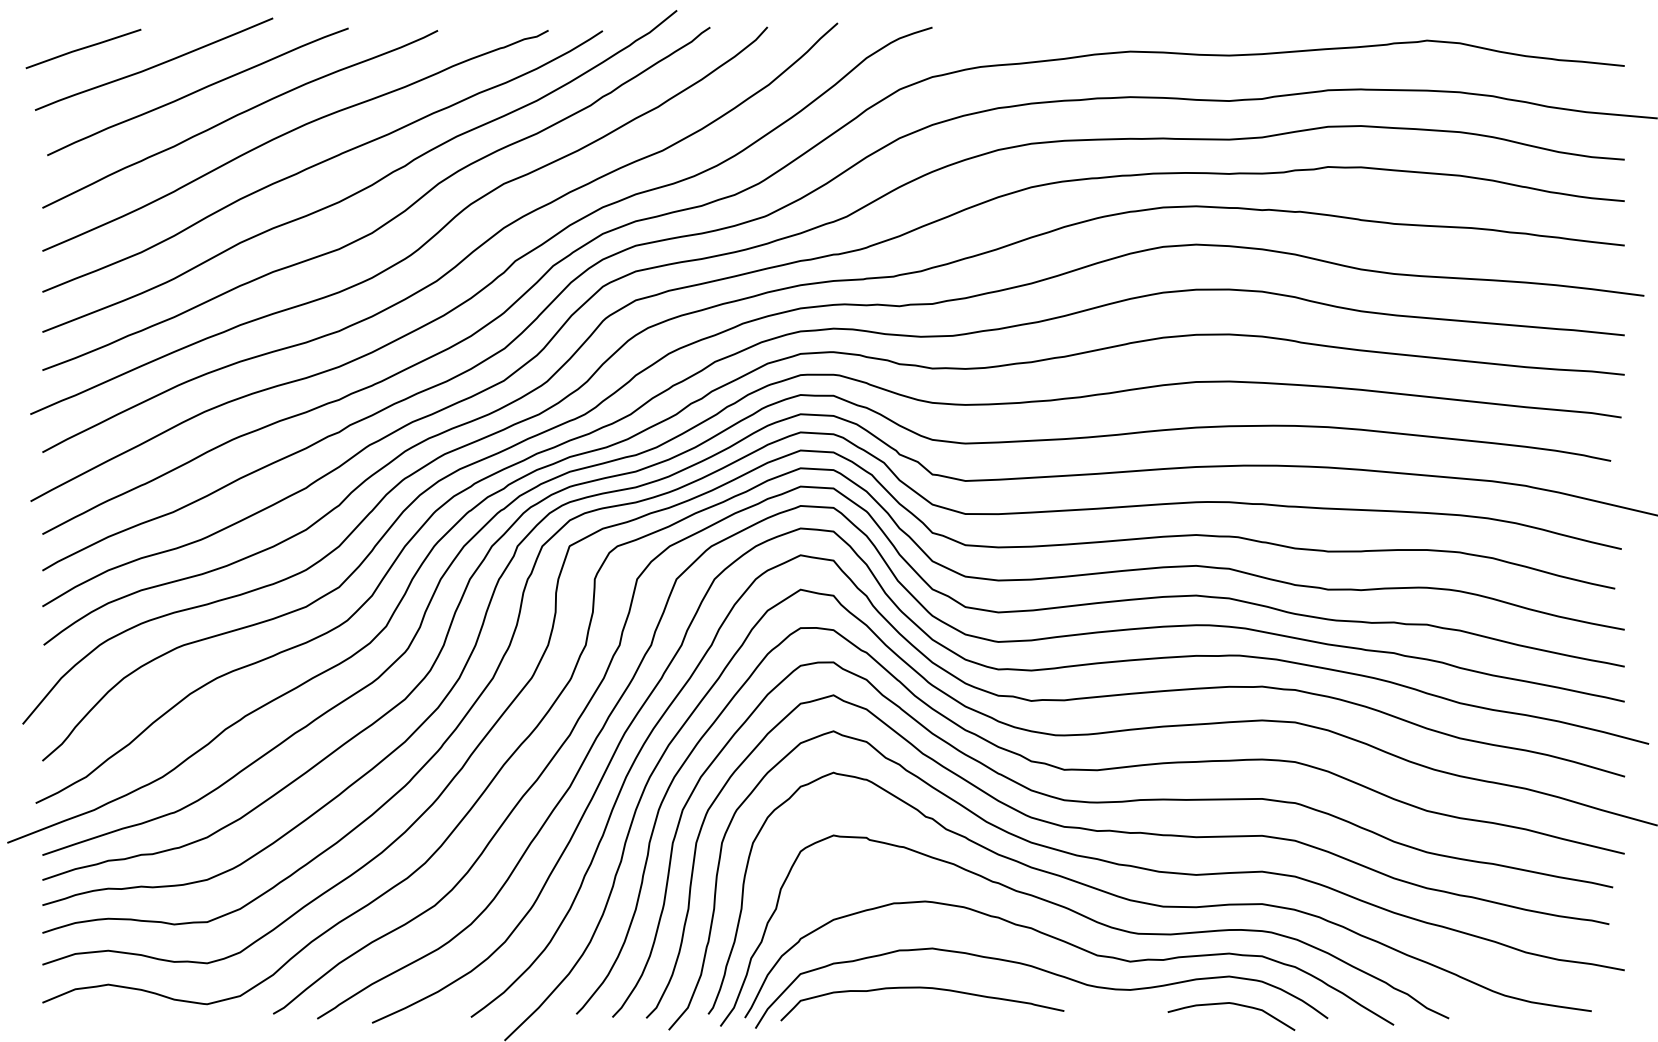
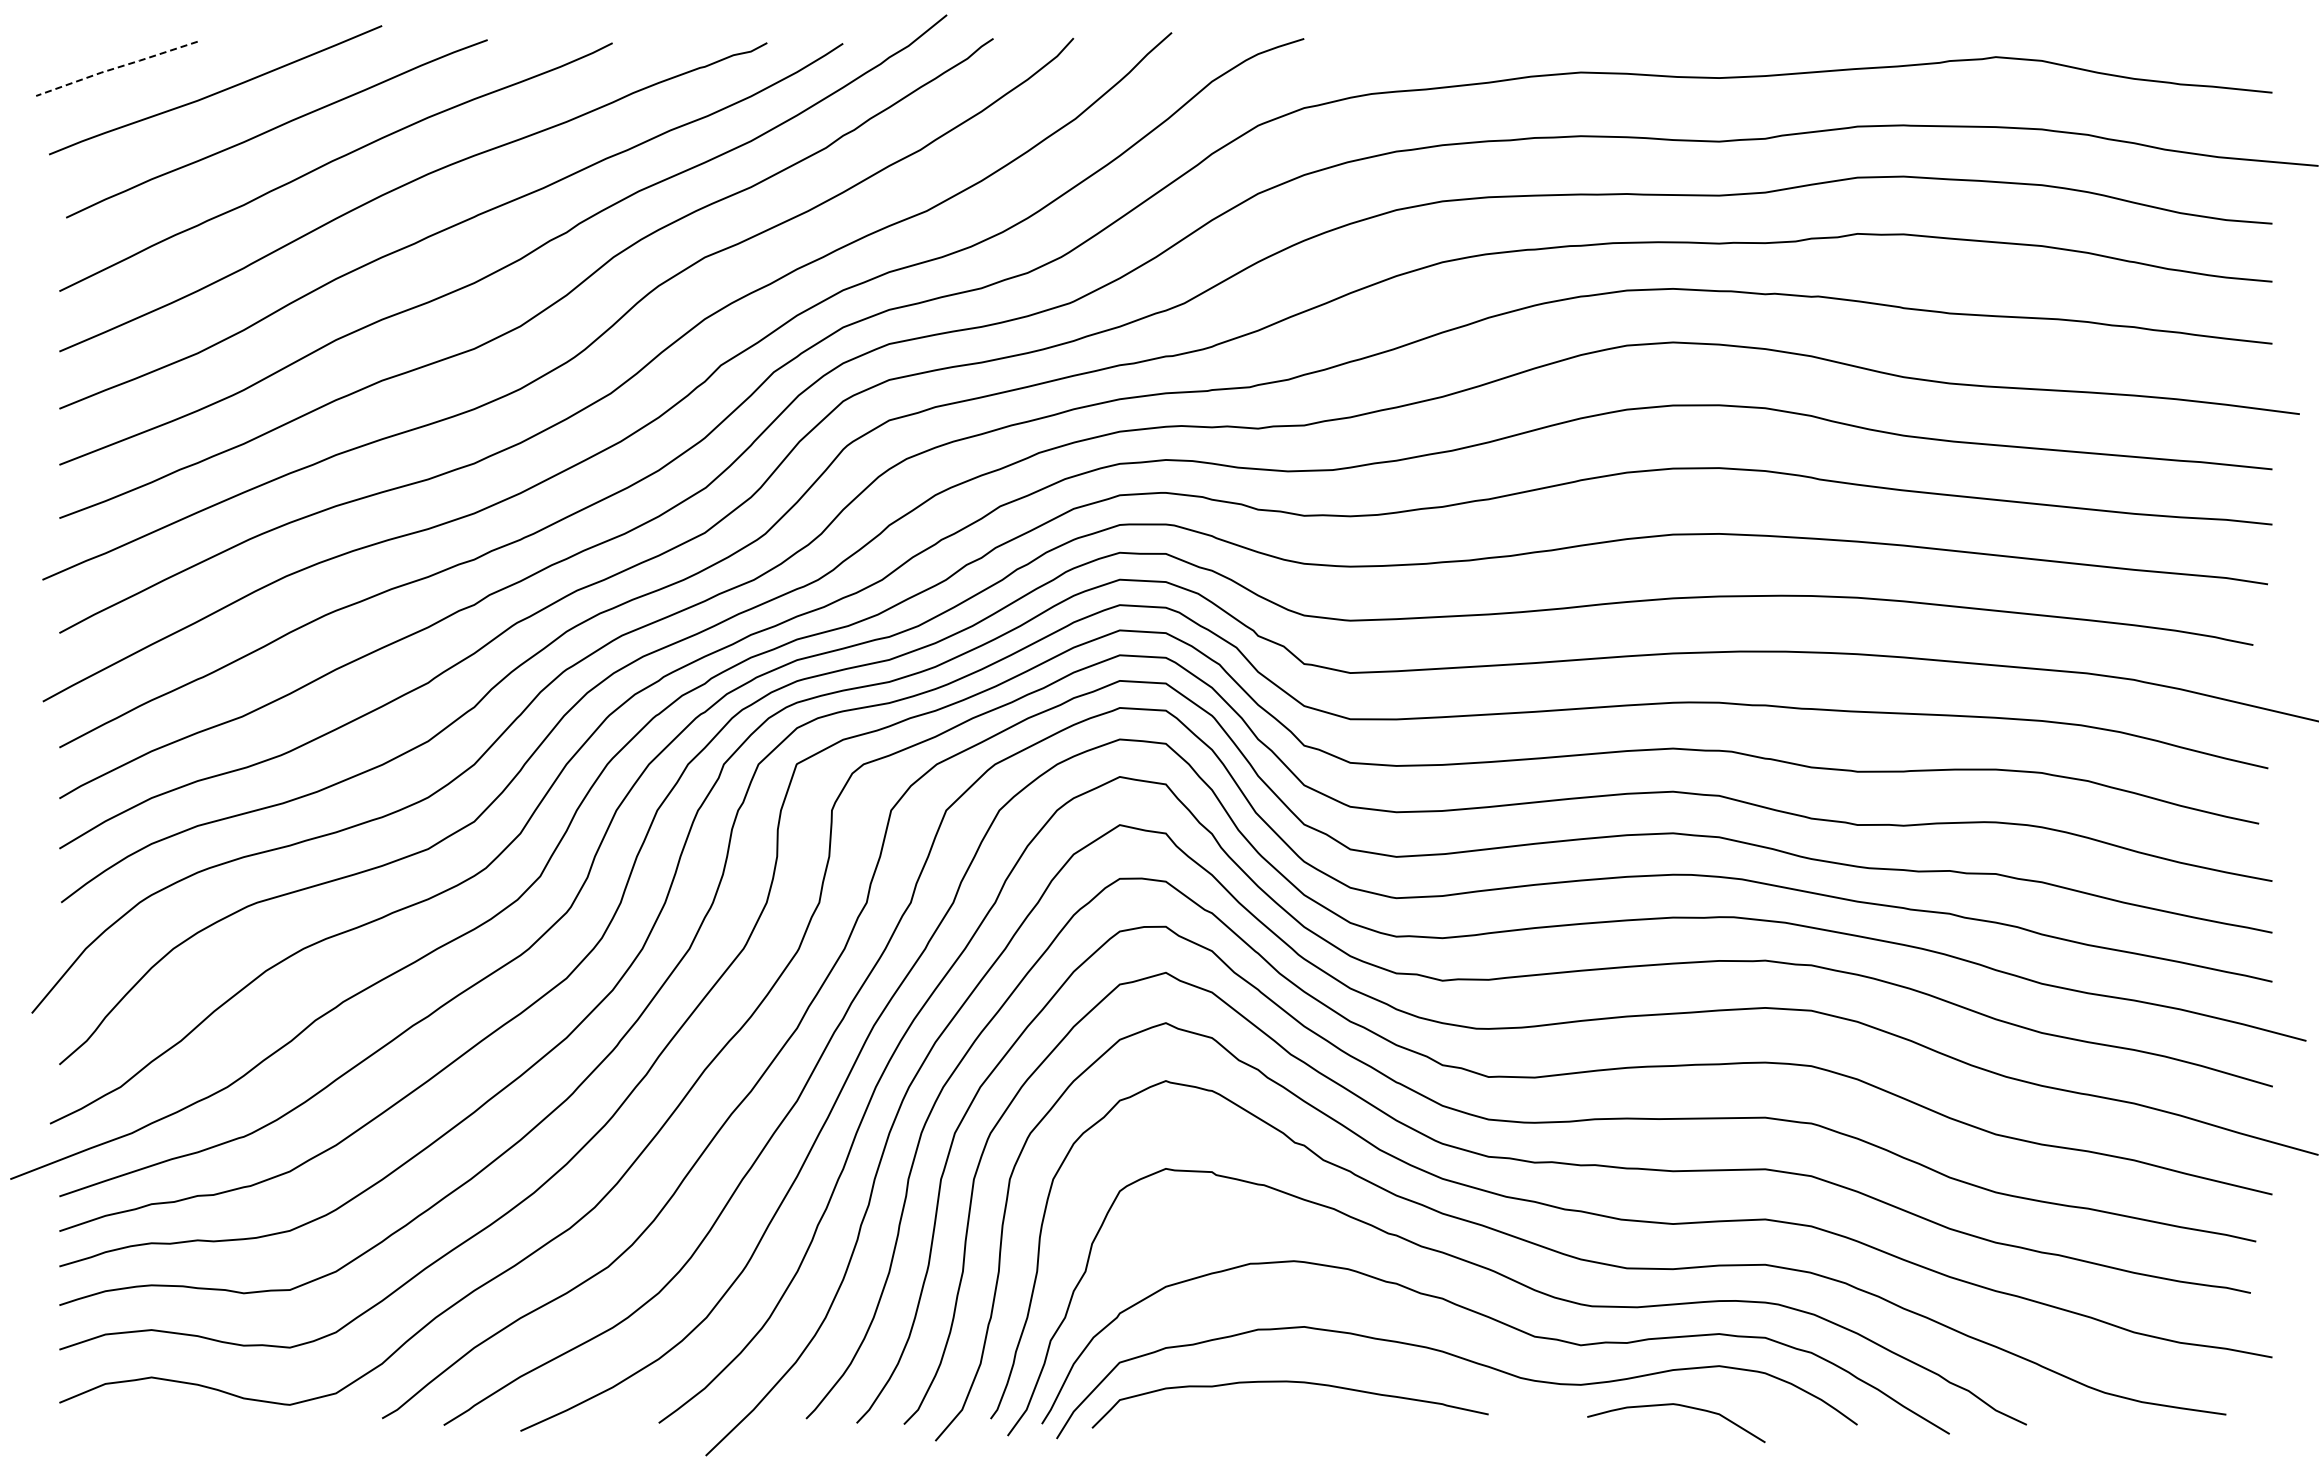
line: (83, 48) -> (117, 67), solid -> dashed
curve: (1234, 1004) -> (1680, 1406), moved

